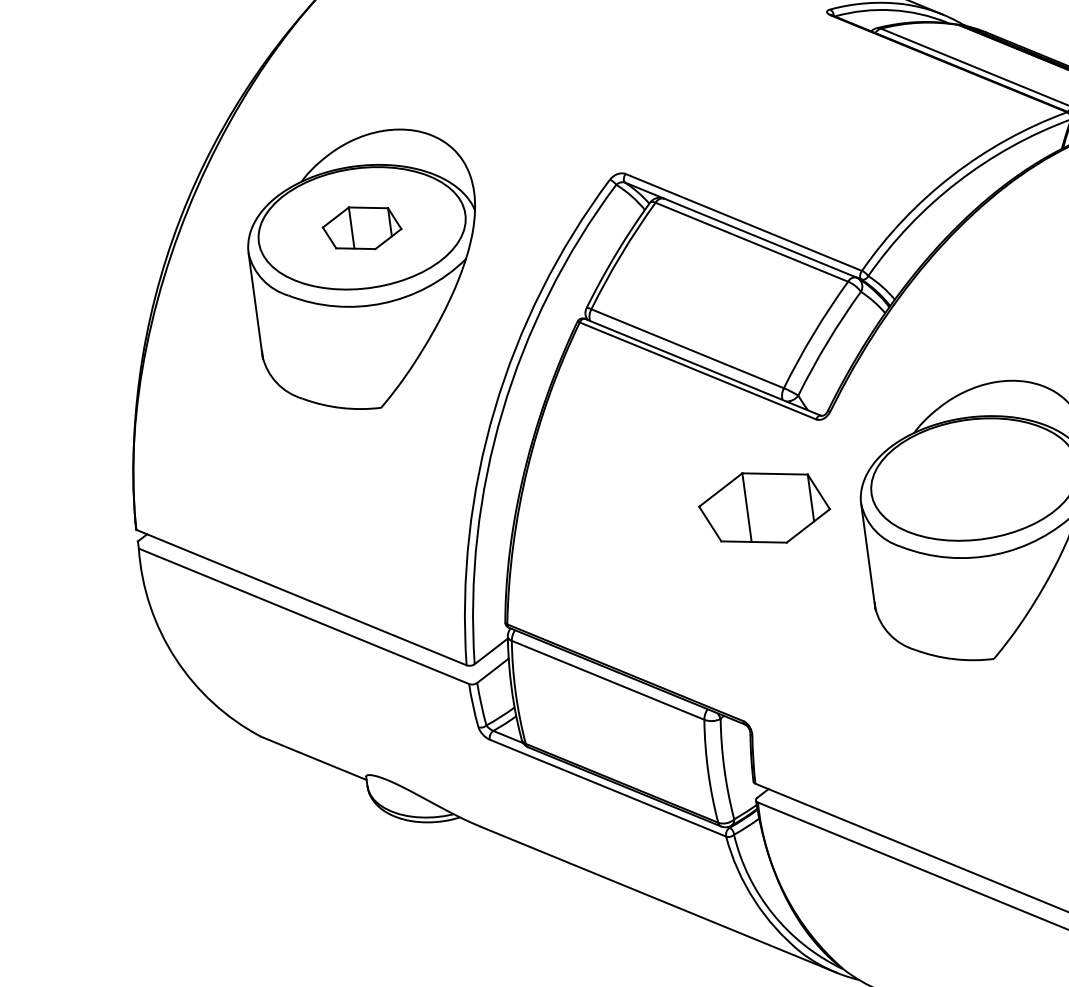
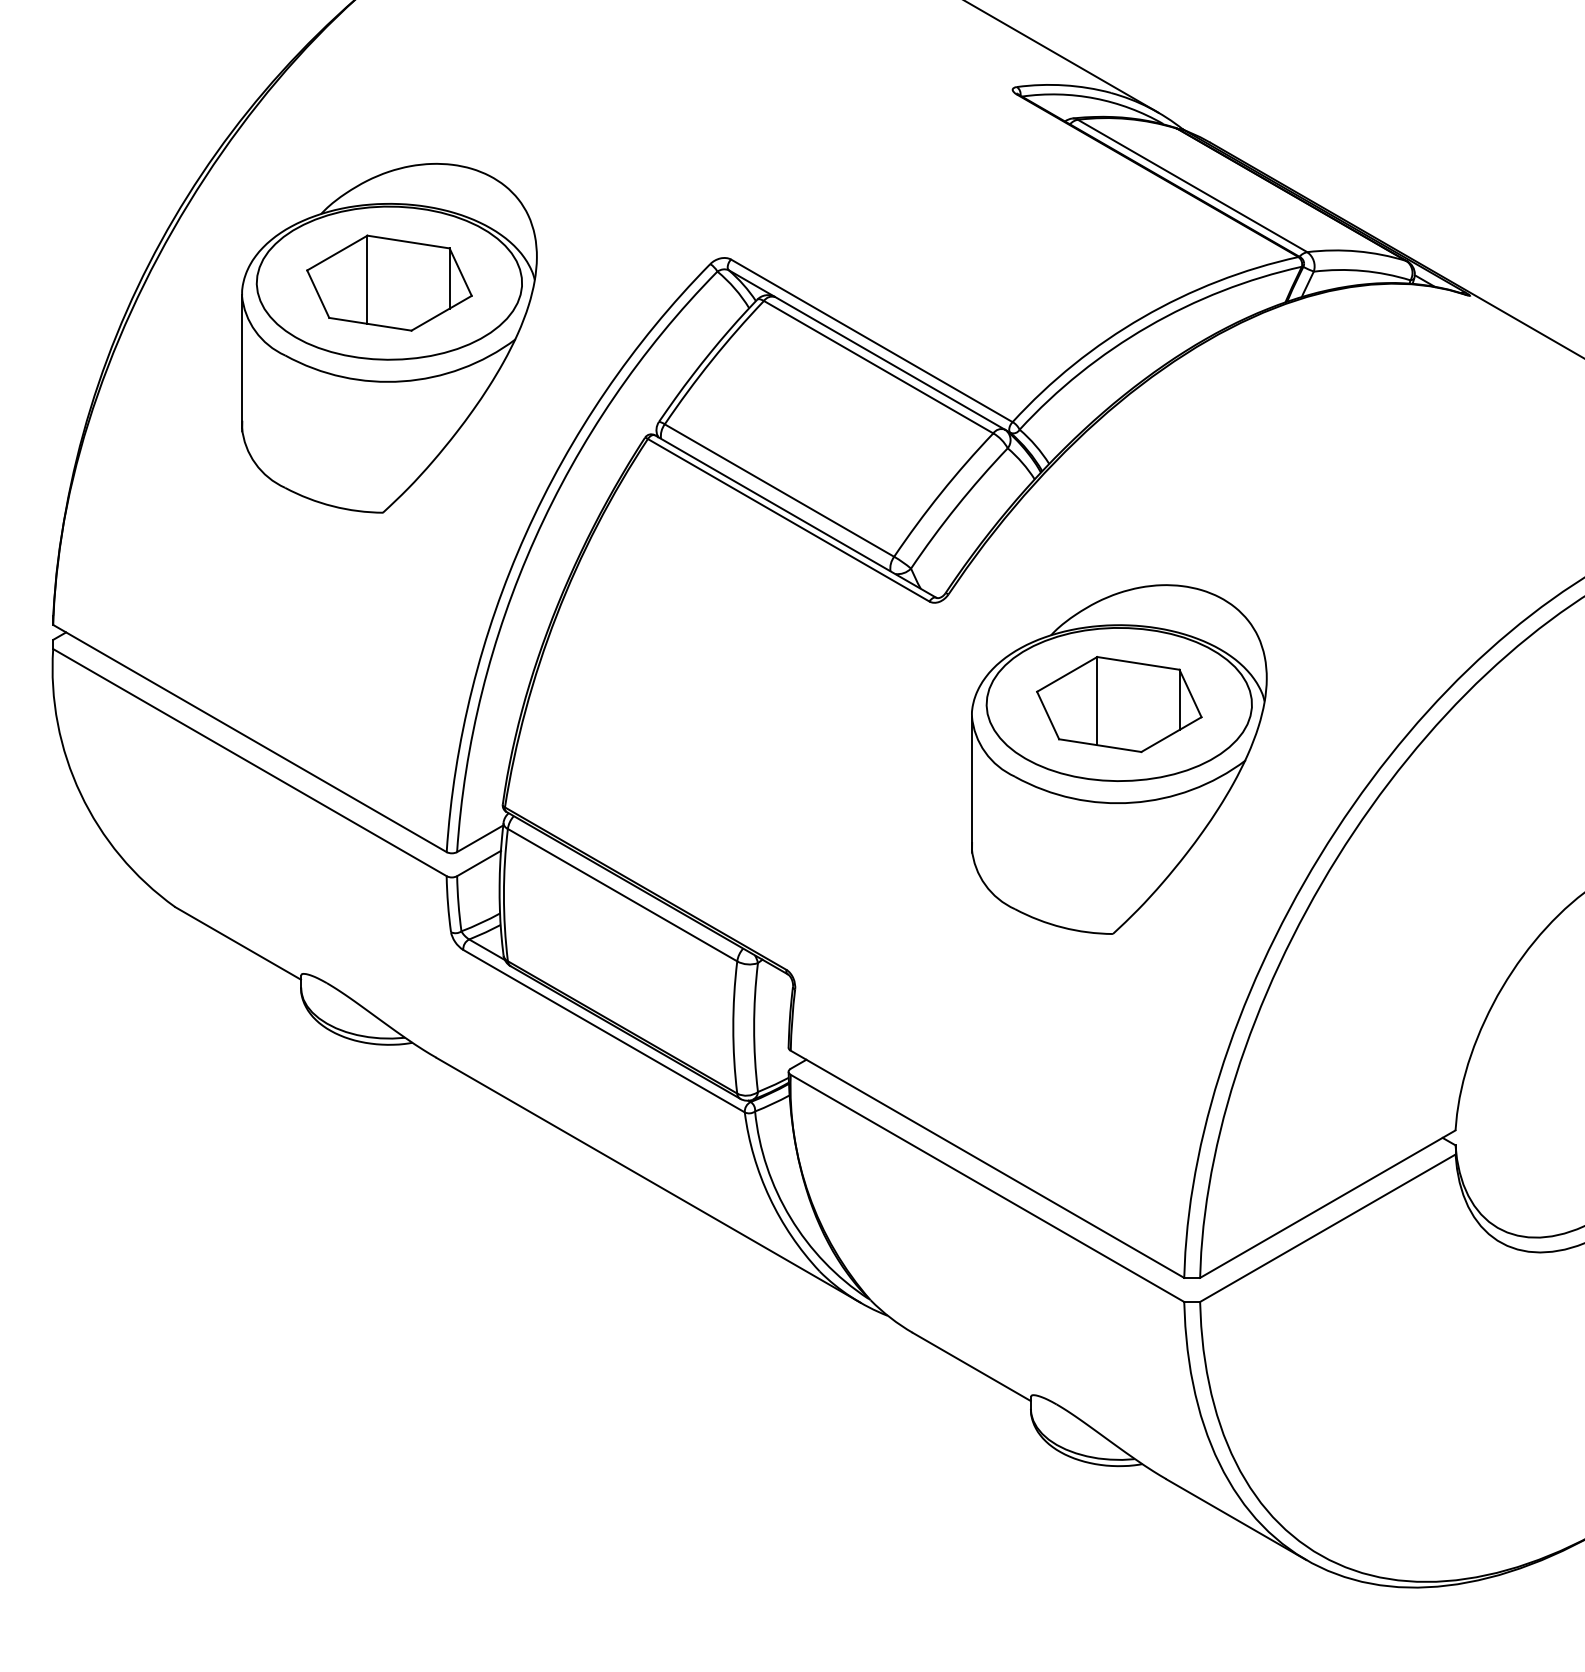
part: (362, 227) -> (389, 282), size x1.67
part: (764, 507) -> (1119, 704), moved

